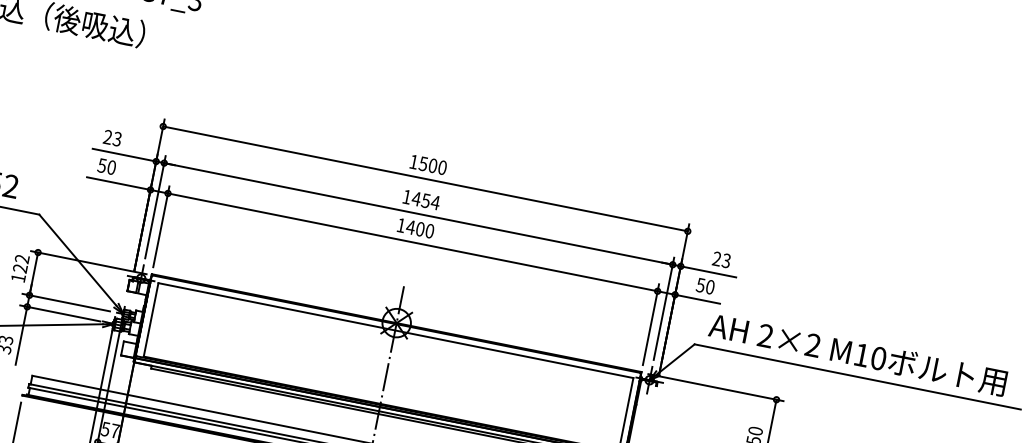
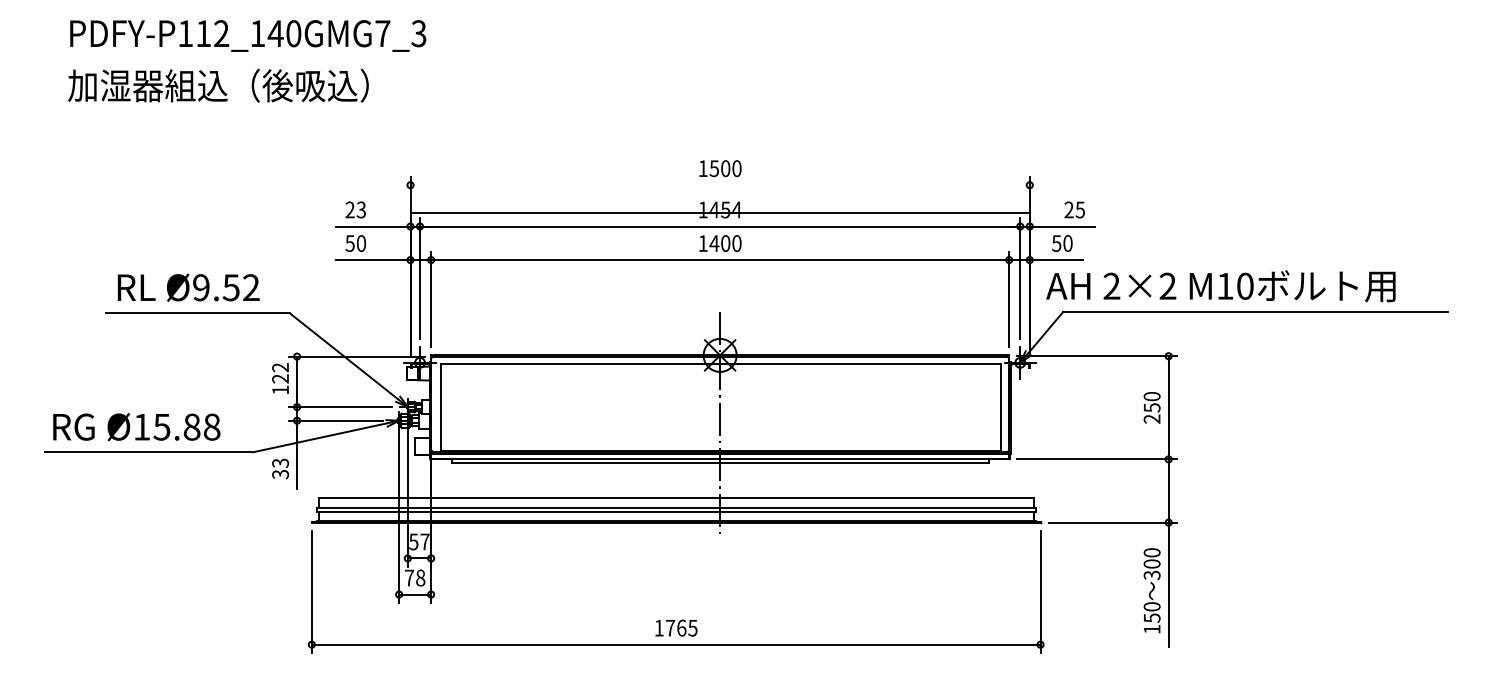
line: (424, 179) -> (719, 213), moved
text: (726, 260) -> (1080, 209), 23 -> 25
text: (857, 354) -> (1220, 286), moved

